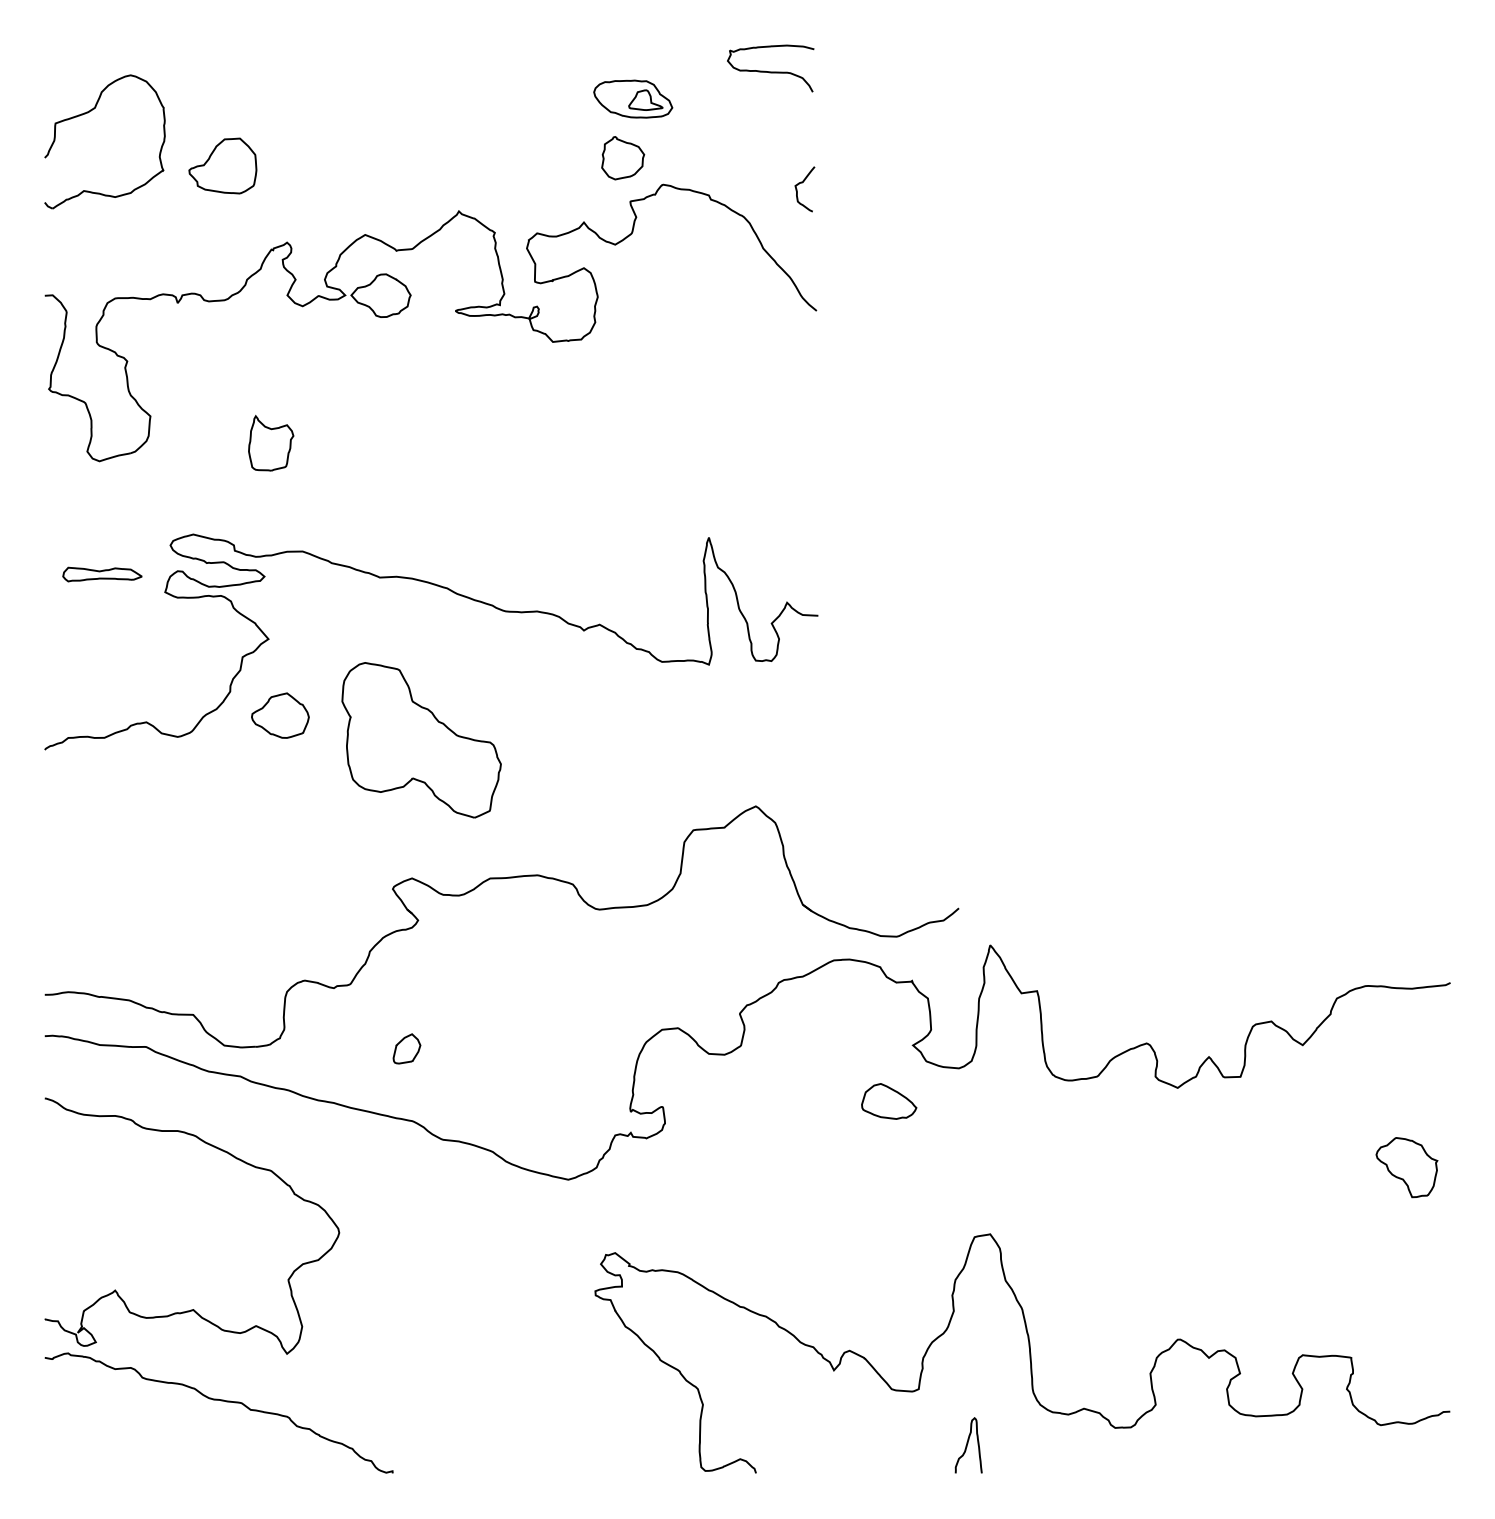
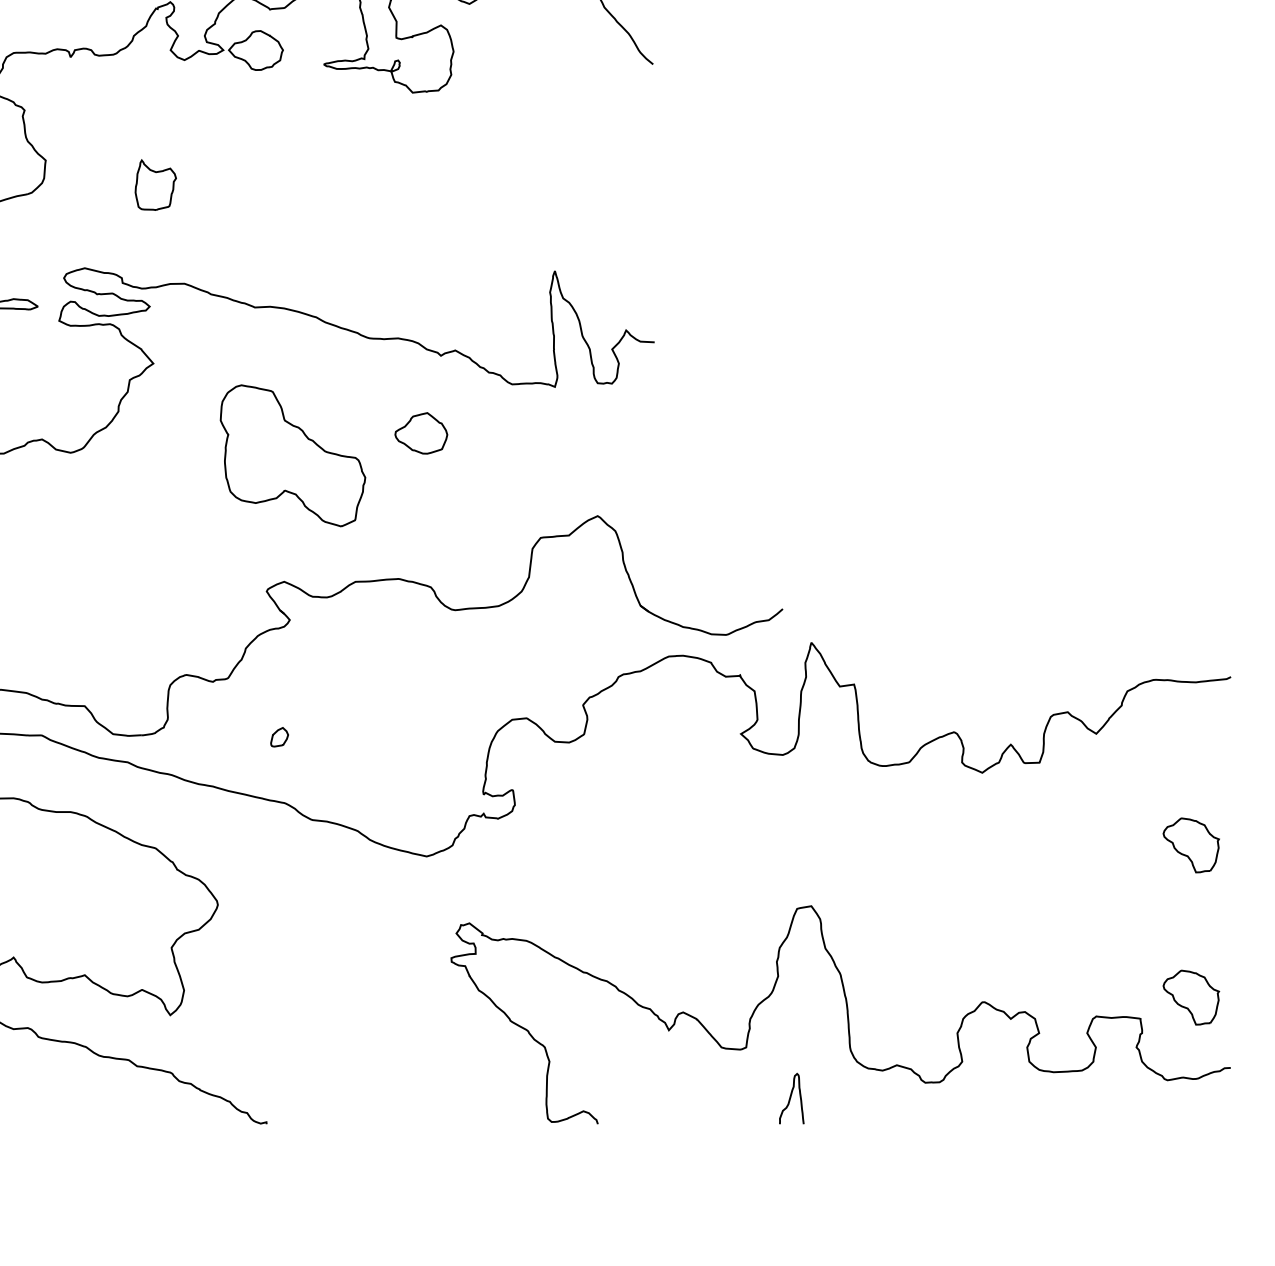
part: (280, 715) -> (421, 433), moved
part: (406, 1048) -> (279, 736), size x0.7
part: (889, 1101) -> (719, 785), removed
part: (1406, 1334) -> (1190, 997), added

